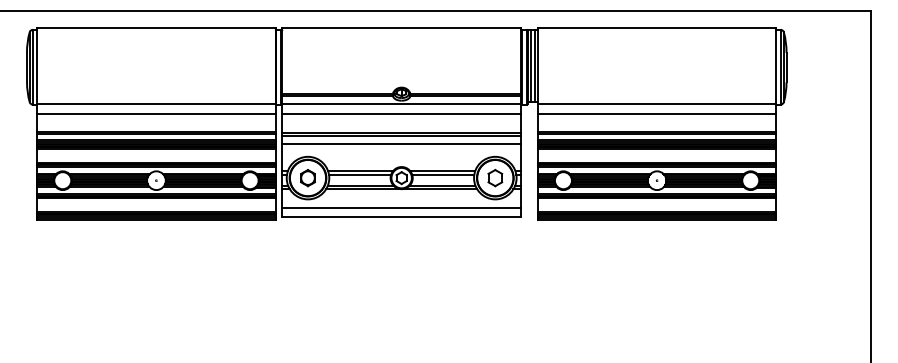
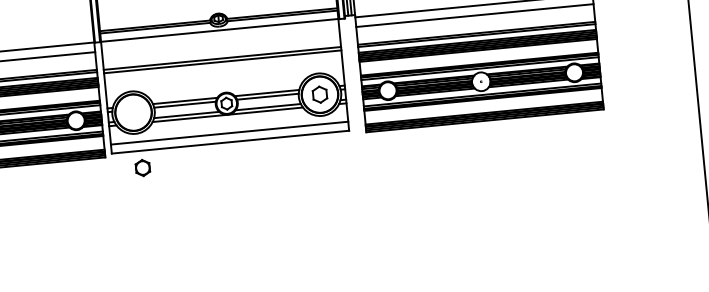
line: (401, 114) -> (220, 40), removed
line: (401, 143) -> (223, 69), removed
part: (307, 178) -> (142, 168), moved

